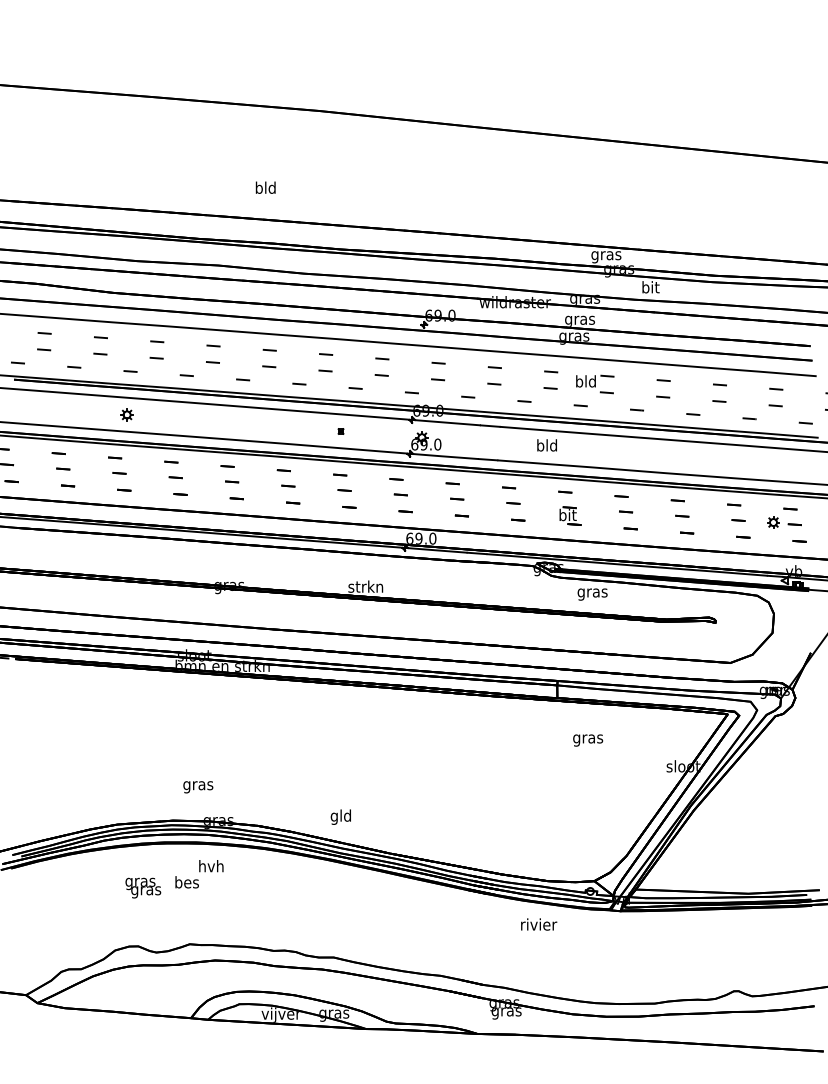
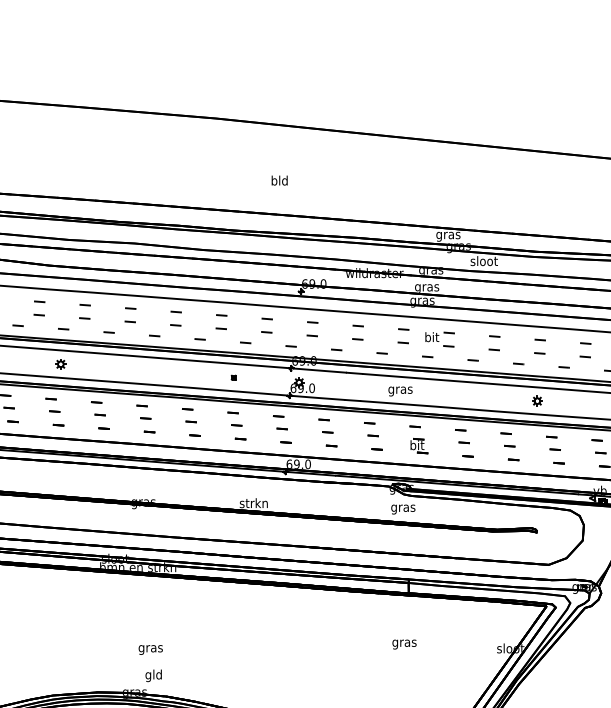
text: (265, 187) -> (279, 180), moved
text: (650, 287) -> (484, 261), bit -> sloot
text: (585, 381) -> (431, 337), bld -> bit
text: (547, 446) -> (400, 389), bld -> gras
part: (773, 522) -> (537, 401), moved
text: (592, 594) -> (403, 509), moved
text: (588, 740) -> (404, 644), moved
text: (198, 787) -> (150, 650), moved
text: (340, 816) -> (153, 675), moved

